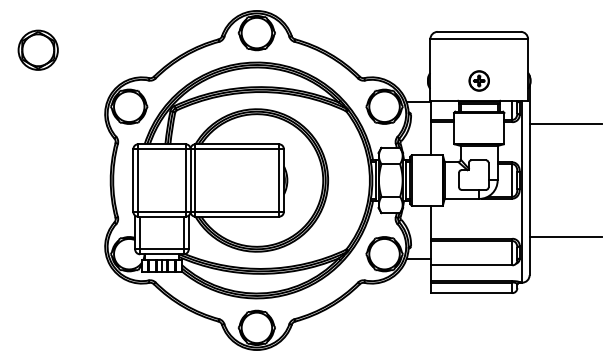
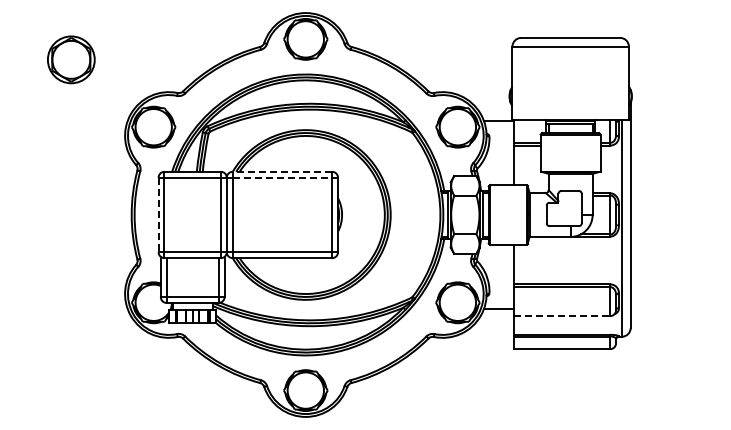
part: (38, 49) -> (71, 59), moved
part: (479, 80) -> (570, 95), removed
line: (565, 123) -> (673, 147), removed
line: (237, 143) -> (282, 171), solid -> dashed
line: (237, 149) -> (282, 177), solid -> dashed
line: (133, 180) -> (158, 215), solid -> dashed
line: (565, 237) -> (673, 282), removed
line: (472, 265) -> (562, 316), solid -> dashed

